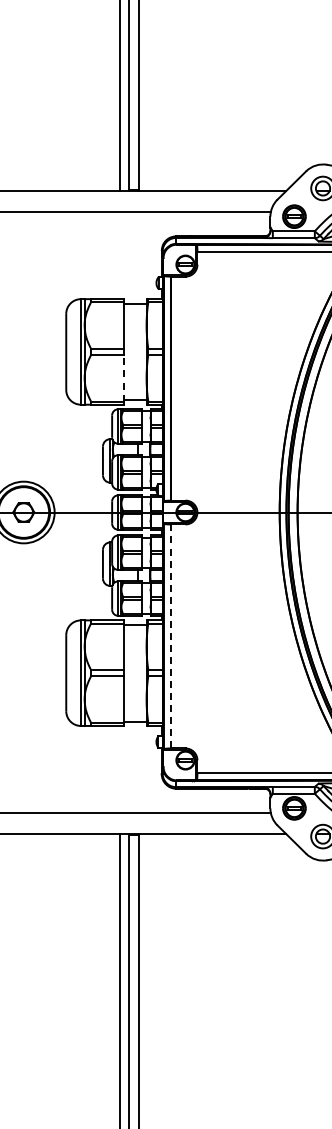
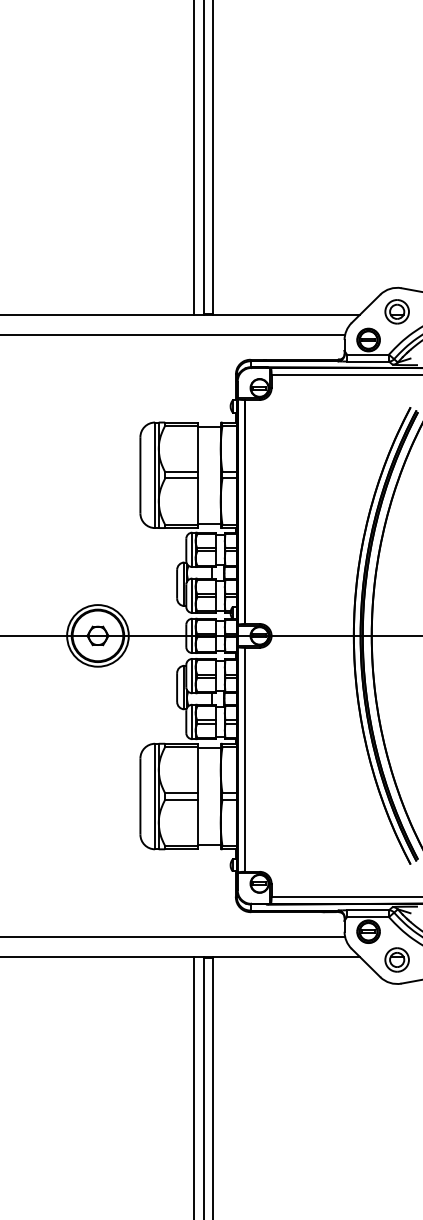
line: (123, 378) -> (197, 501), dashed -> solid
line: (170, 637) -> (244, 760), dashed -> solid

